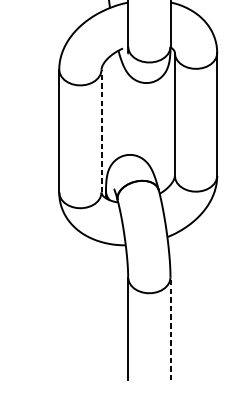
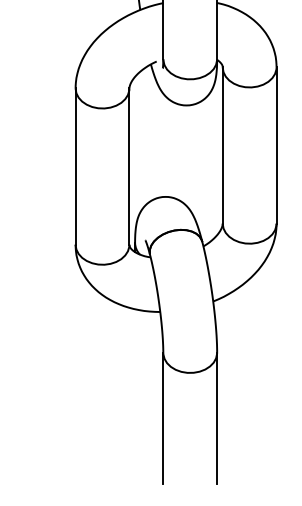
line: (101, 131) -> (129, 166), dashed -> solid
line: (170, 329) -> (217, 418), dashed -> solid

